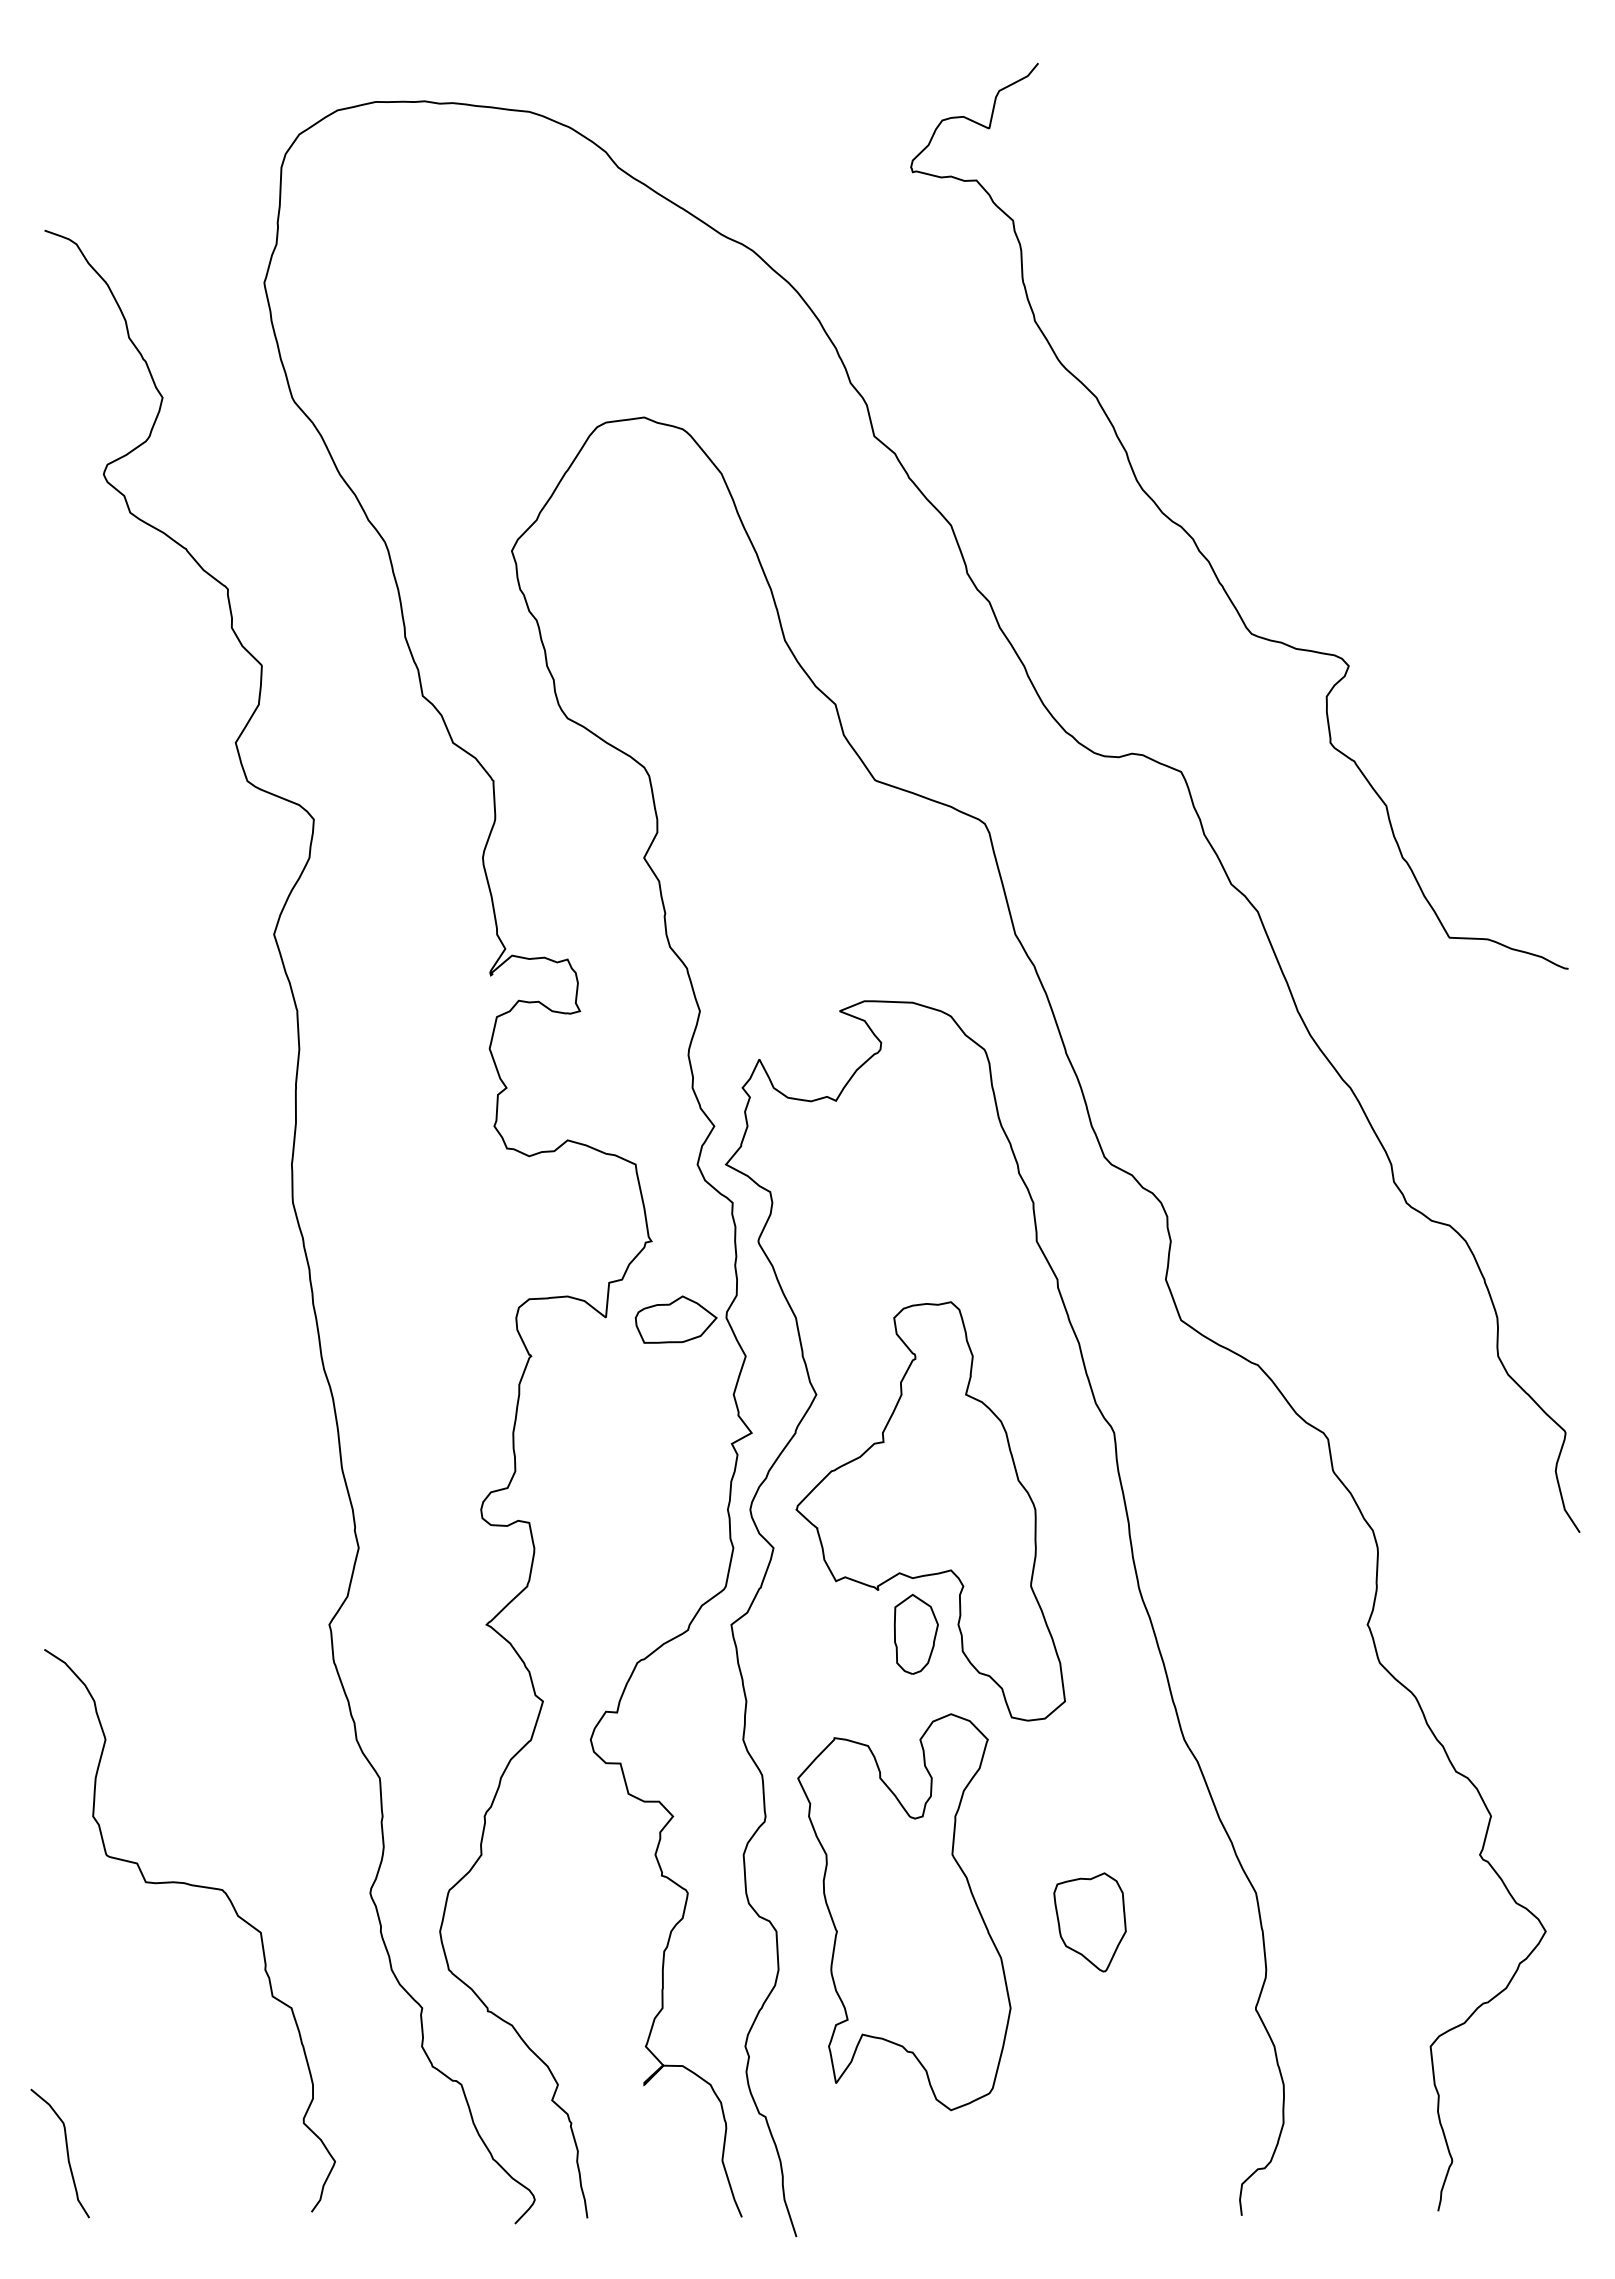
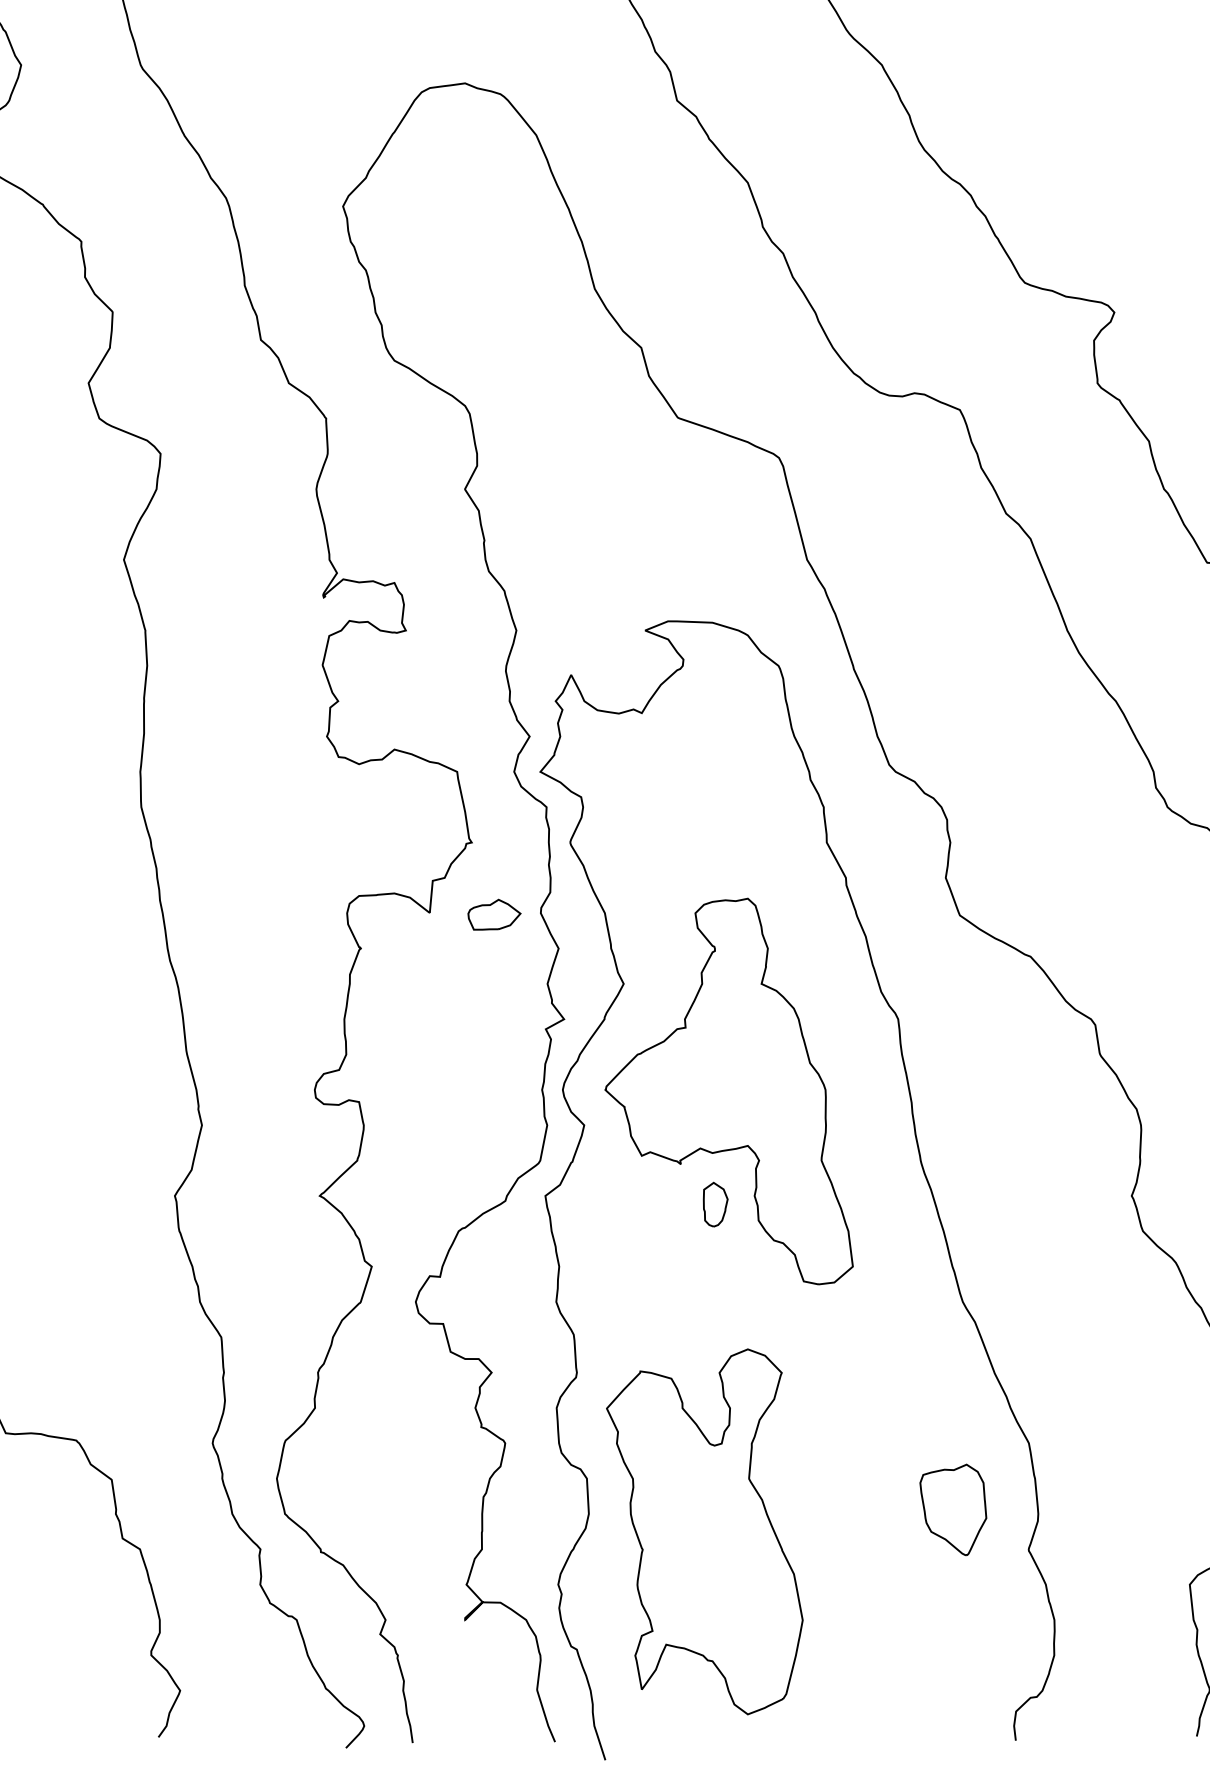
part: (675, 1319) -> (493, 914), size x0.7
part: (915, 1633) -> (715, 1204), size x0.6
part: (904, 1912) -> (704, 1532), moved
part: (1089, 1922) -> (952, 1510), moved

